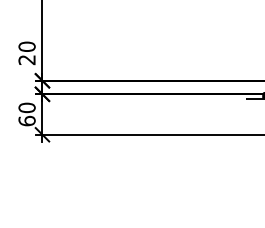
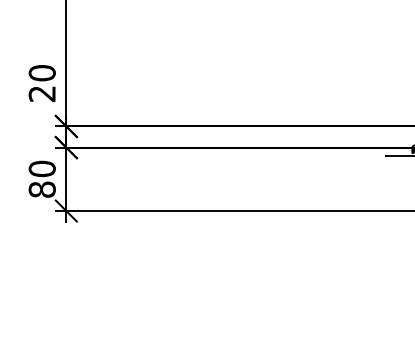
text: (26, 120) -> (41, 188), 60 -> 80

